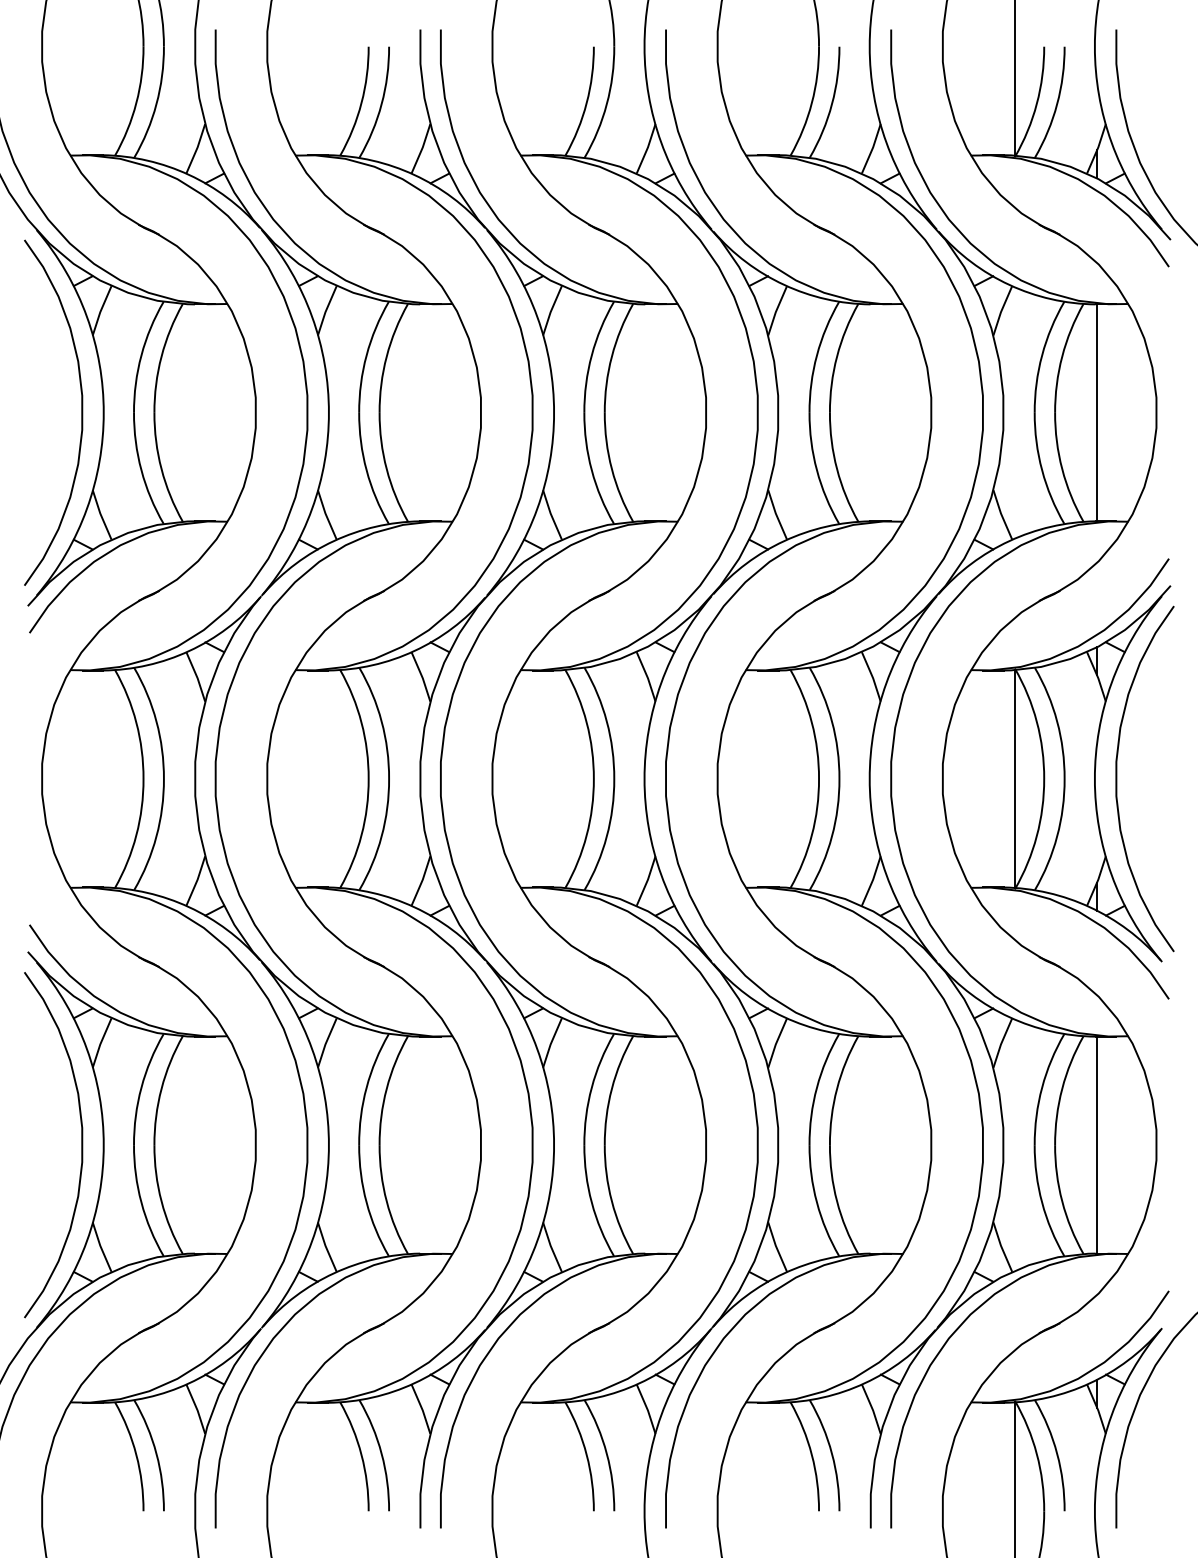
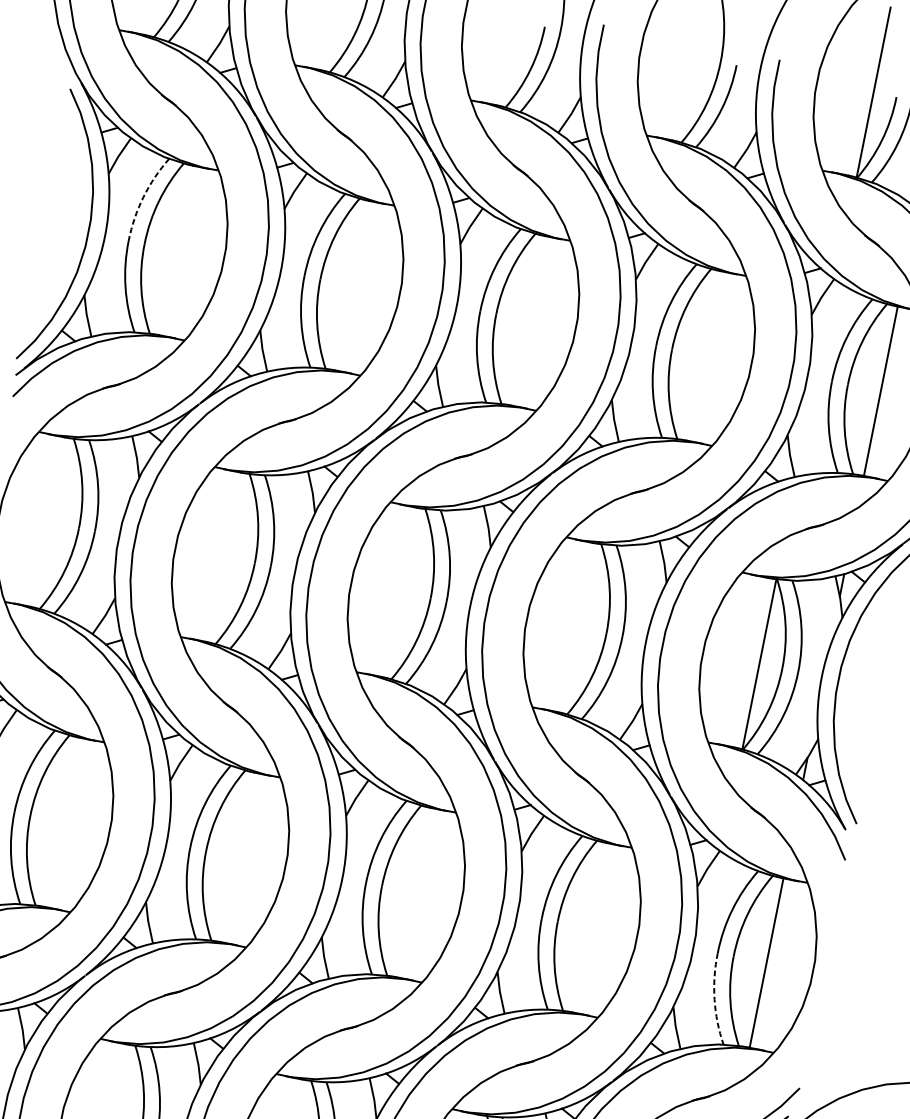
arc: (141, 355) -> (143, 197), solid -> dashed
arc: (1042, 1202) -> (714, 999), solid -> dashed

